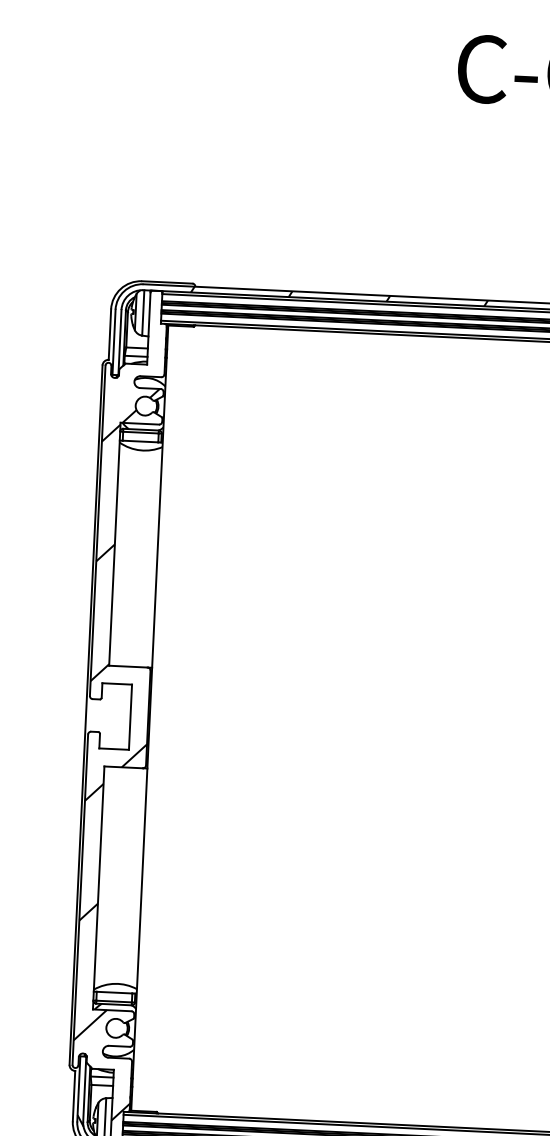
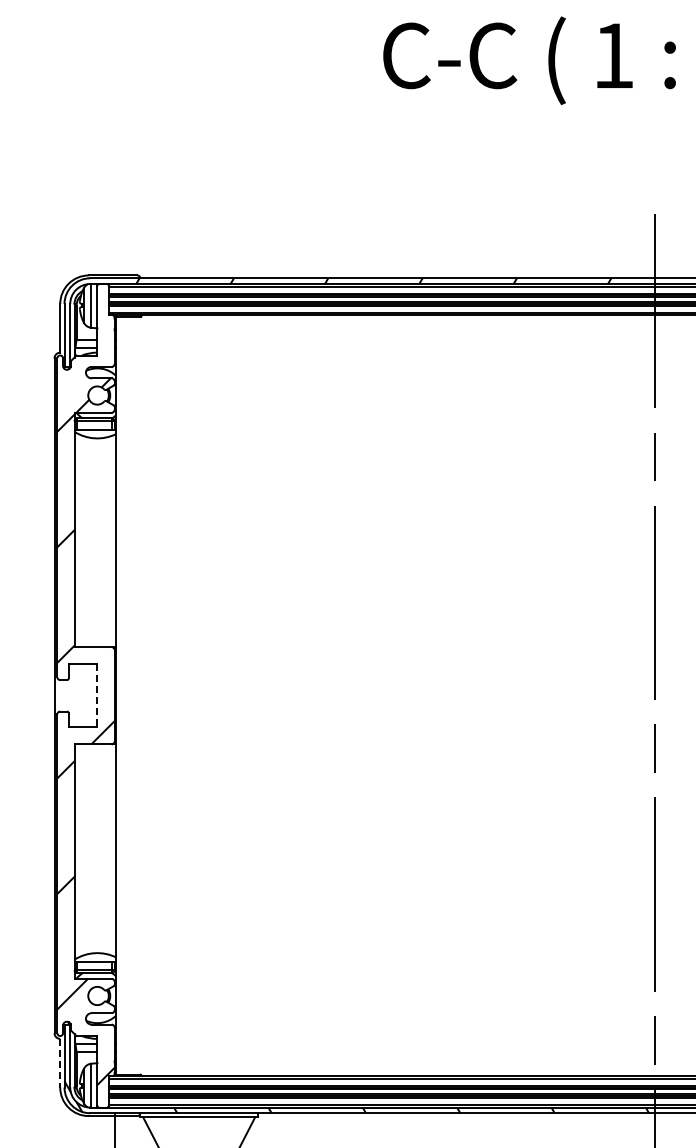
line: (130, 717) -> (97, 696), solid -> dashed
line: (74, 1096) -> (60, 1063), solid -> dashed

